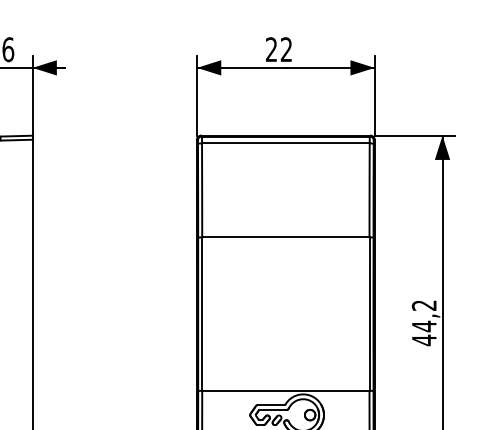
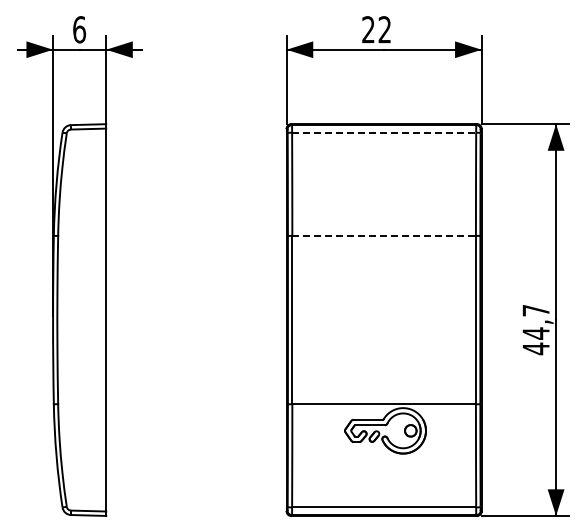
line: (286, 143) -> (384, 132), solid -> dashed
line: (286, 237) -> (384, 235), solid -> dashed
text: (423, 305) -> (535, 310), 44,2 -> 44,7

